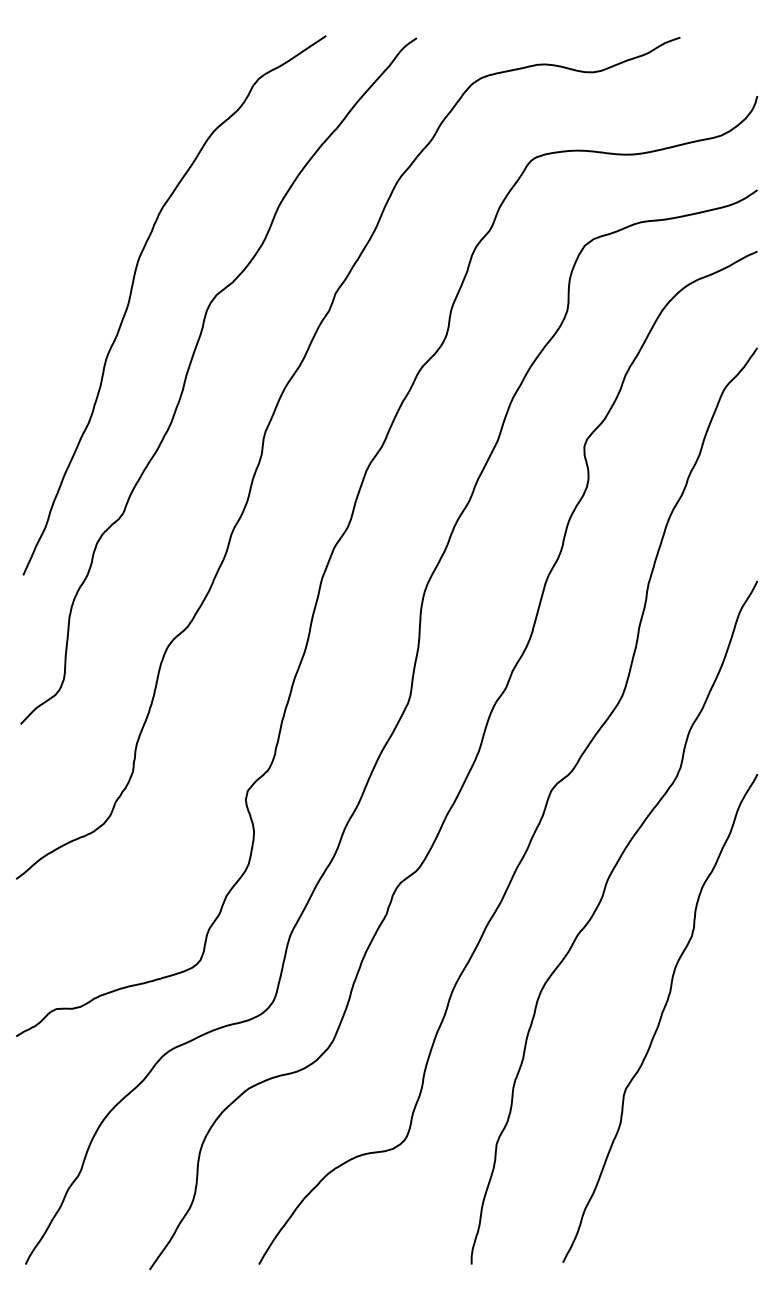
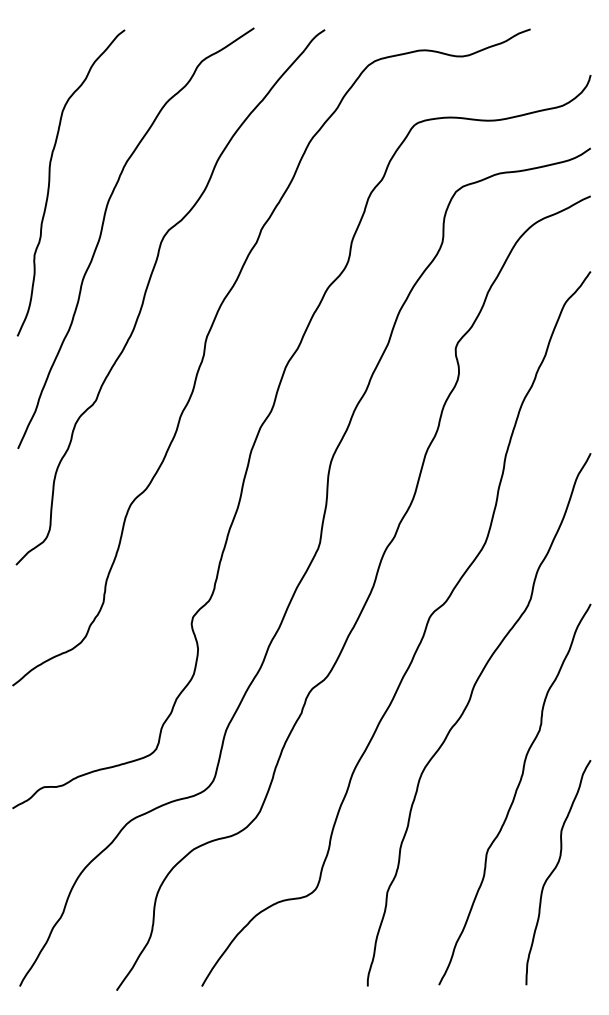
curve: (64, 233) -> (50, 182), added
curve: (712, 1114) -> (555, 869), added

